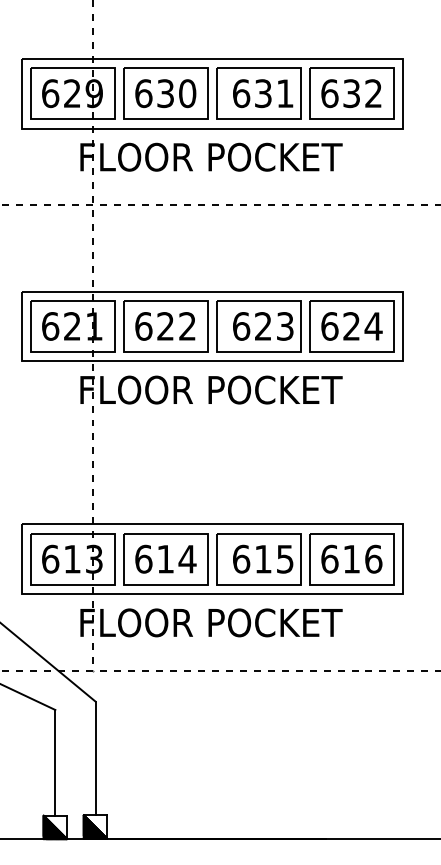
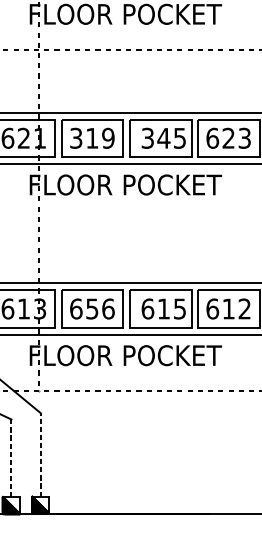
text: (165, 326) -> (92, 138), 622 -> 319
text: (263, 326) -> (164, 138), 623 -> 345
text: (373, 326) -> (244, 138), 624 -> 623
text: (176, 558) -> (100, 308), 614 -> 656
text: (373, 558) -> (244, 308), 616 -> 612
line: (95, 758) -> (40, 455), solid -> dashed
line: (55, 762) -> (11, 457), solid -> dashed

